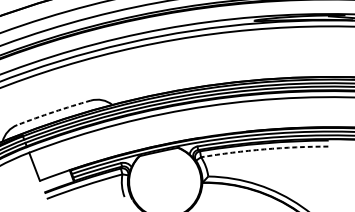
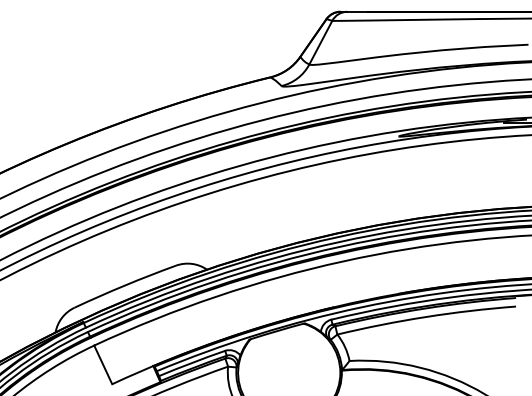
arc: (53, 111) -> (124, 285), dashed -> solid
arc: (264, 149) -> (426, 316), dashed -> solid

